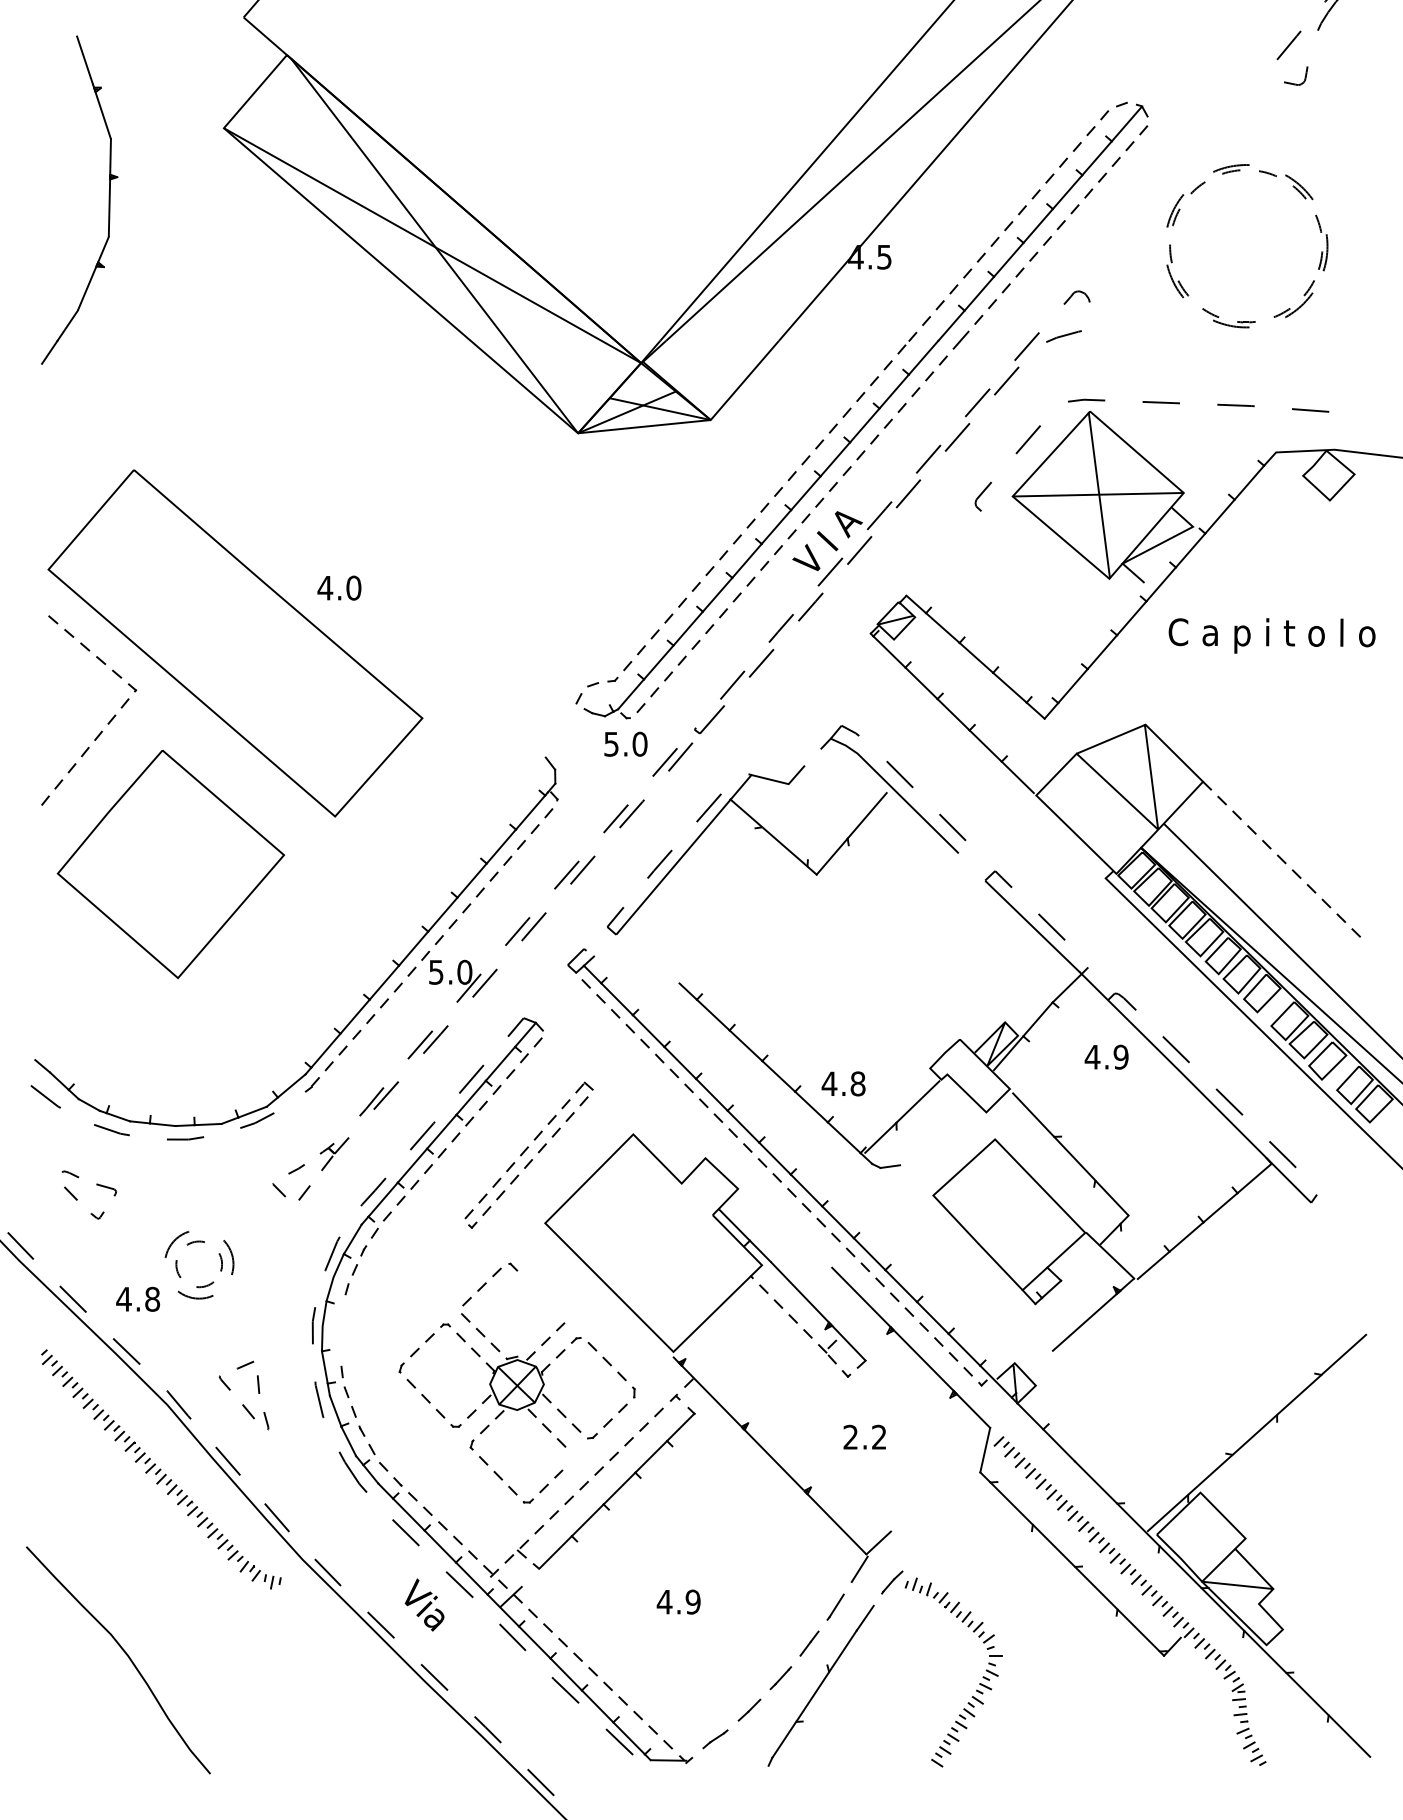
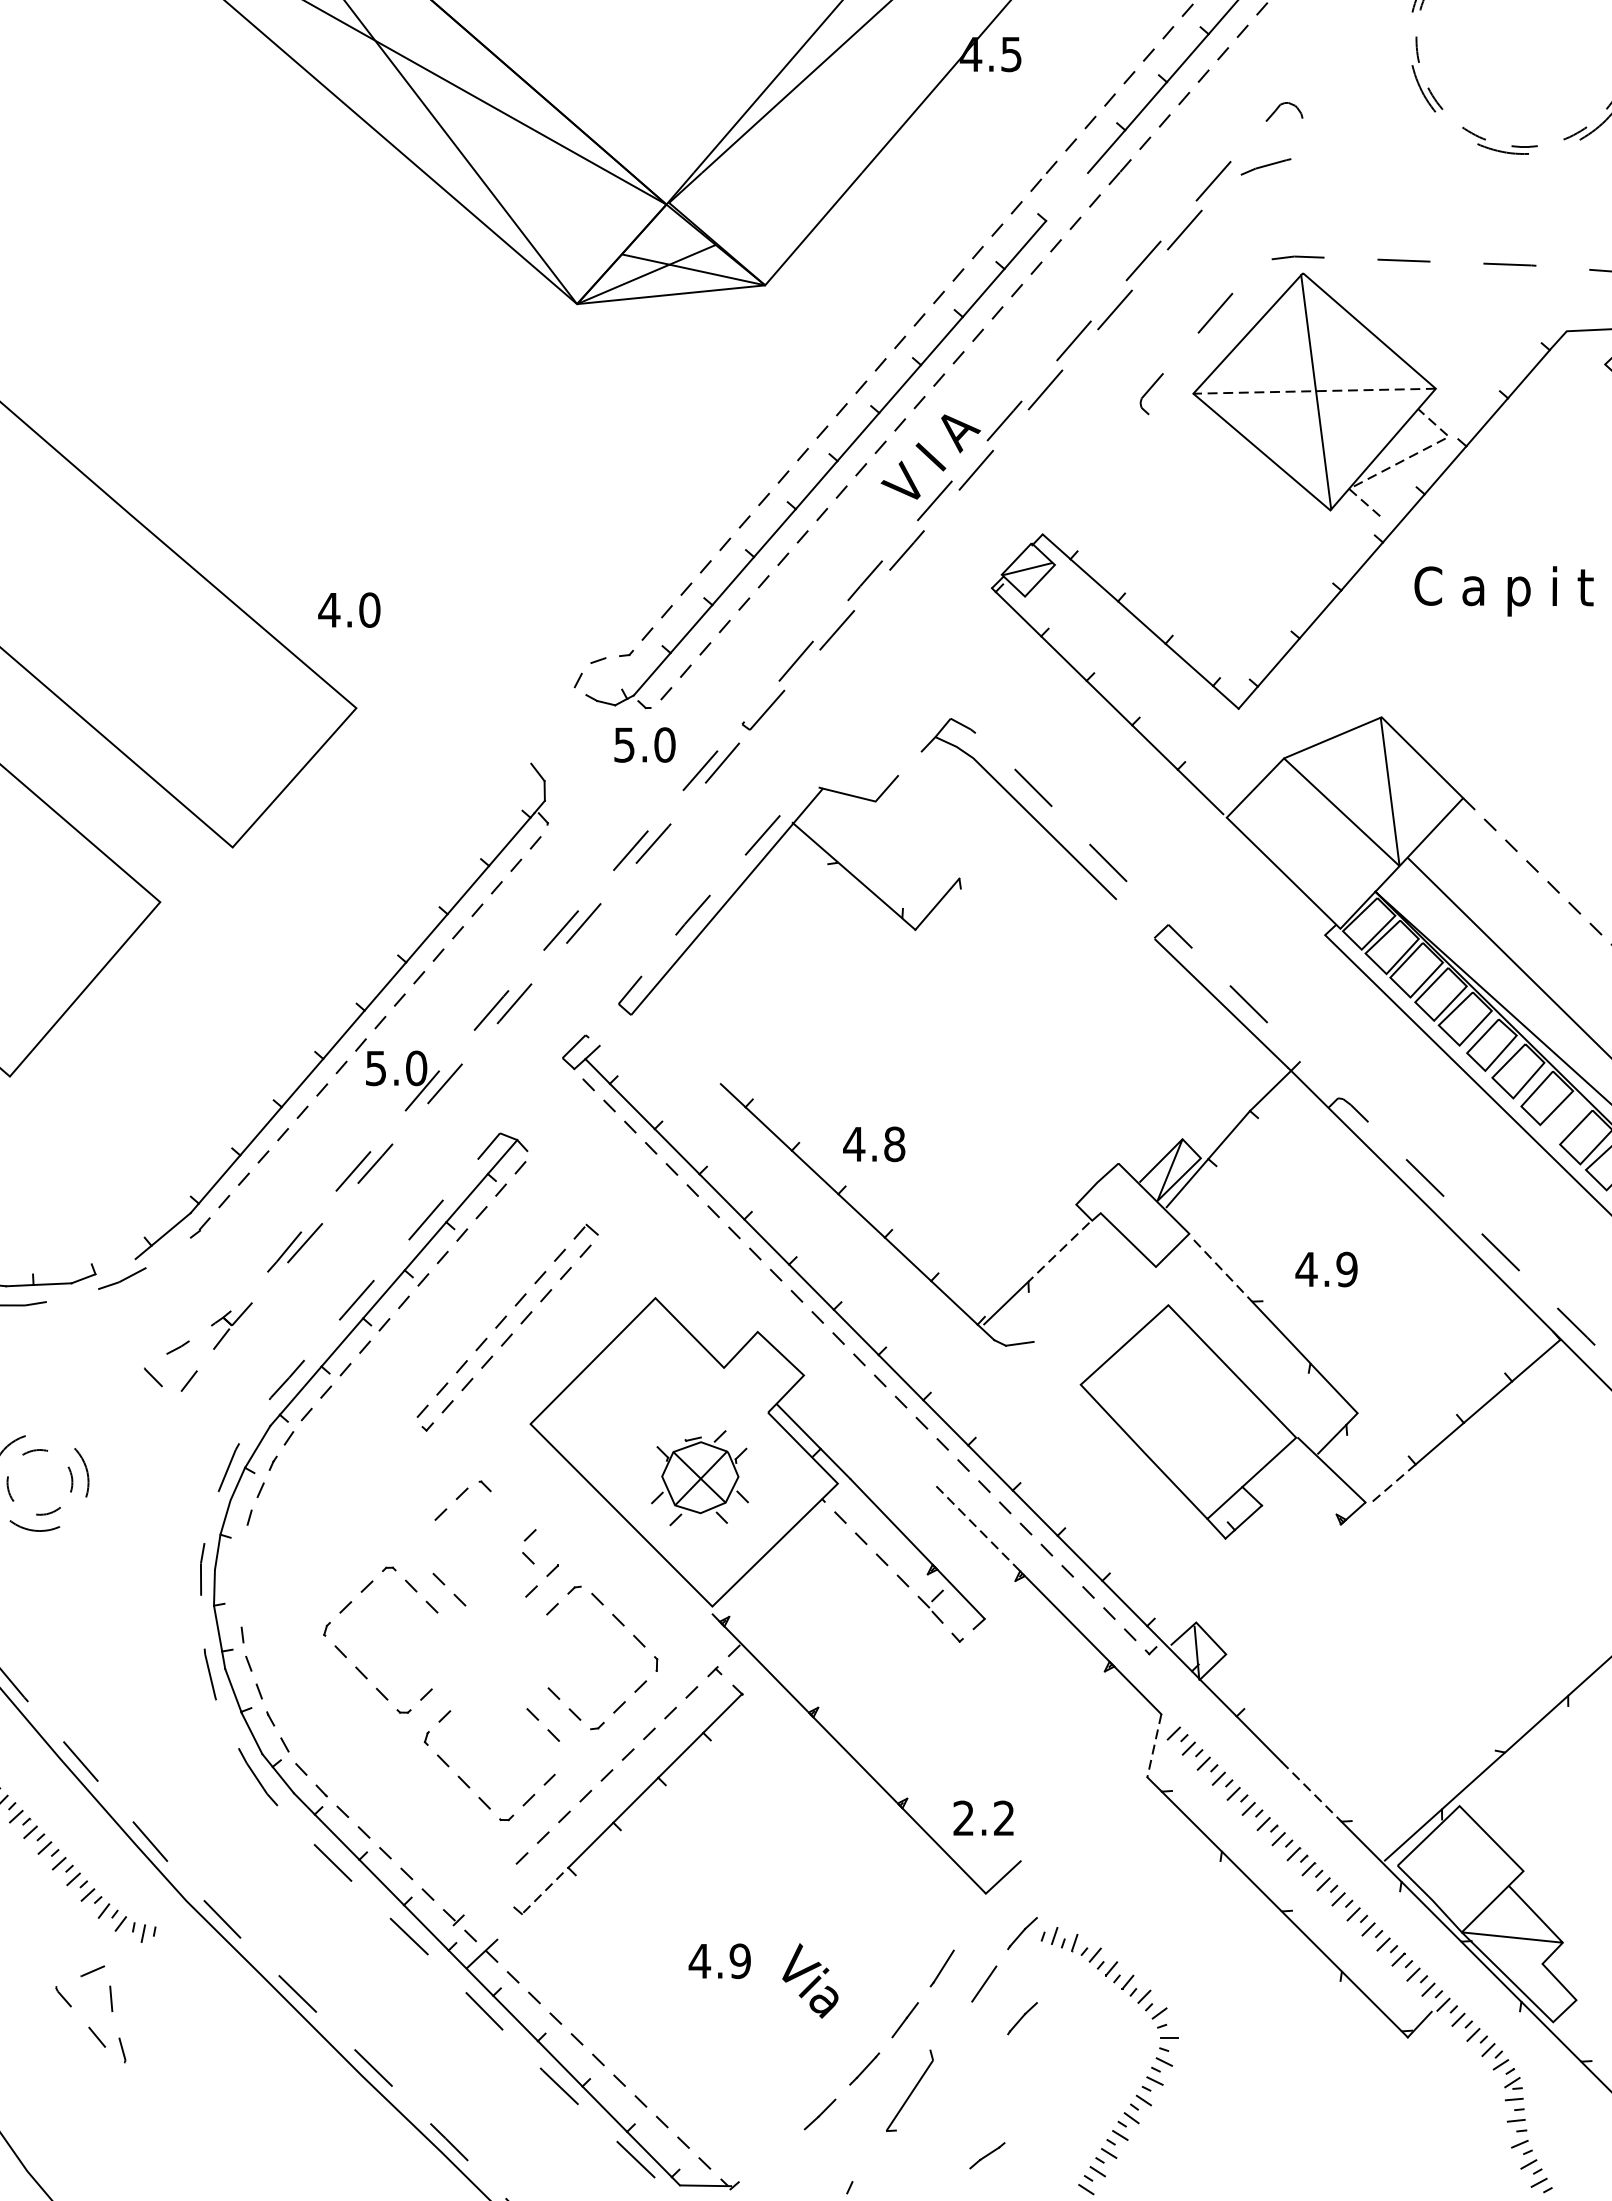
line: (923, 357) -> (1066, 196), removed
line: (1098, 494) -> (1314, 390), solid -> dashed
line: (1157, 545) -> (1398, 463), solid -> dashed
text: (339, 587) -> (349, 609), moved
line: (866, 815) -> (986, 846), removed
text: (1106, 1056) -> (1326, 1268), moved
text: (843, 1083) -> (874, 1143), moved
line: (917, 1102) -> (1058, 1252), solid -> dashed
line: (252, 1111) -> (115, 1265), removed
line: (1033, 1115) -> (1222, 1271), solid -> dashed
line: (1153, 1265) -> (1392, 1484), solid -> dashed
line: (863, 1299) -> (981, 1532), solid -> dashed
part: (466, 1309) -> (529, 1546), moved
line: (1084, 1322) -> (1295, 1564), removed
part: (516, 1385) -> (699, 1478), moved
part: (243, 1404) -> (89, 2027), moved
text: (864, 1436) -> (983, 1817), moved
line: (985, 1450) -> (1154, 1746), solid -> dashed
line: (1096, 1482) -> (1312, 1791), solid -> dashed
part: (516, 1551) -> (489, 1889), removed
line: (556, 1551) -> (546, 1889), solid -> dashed
line: (859, 1569) -> (976, 1915), removed
text: (424, 1604) -> (810, 1980), moved
line: (892, 1642) -> (1022, 2018), added
line: (842, 1651) -> (951, 2031), removed
line: (715, 1739) -> (987, 2156), moved
line: (784, 1739) -> (869, 2156), removed

